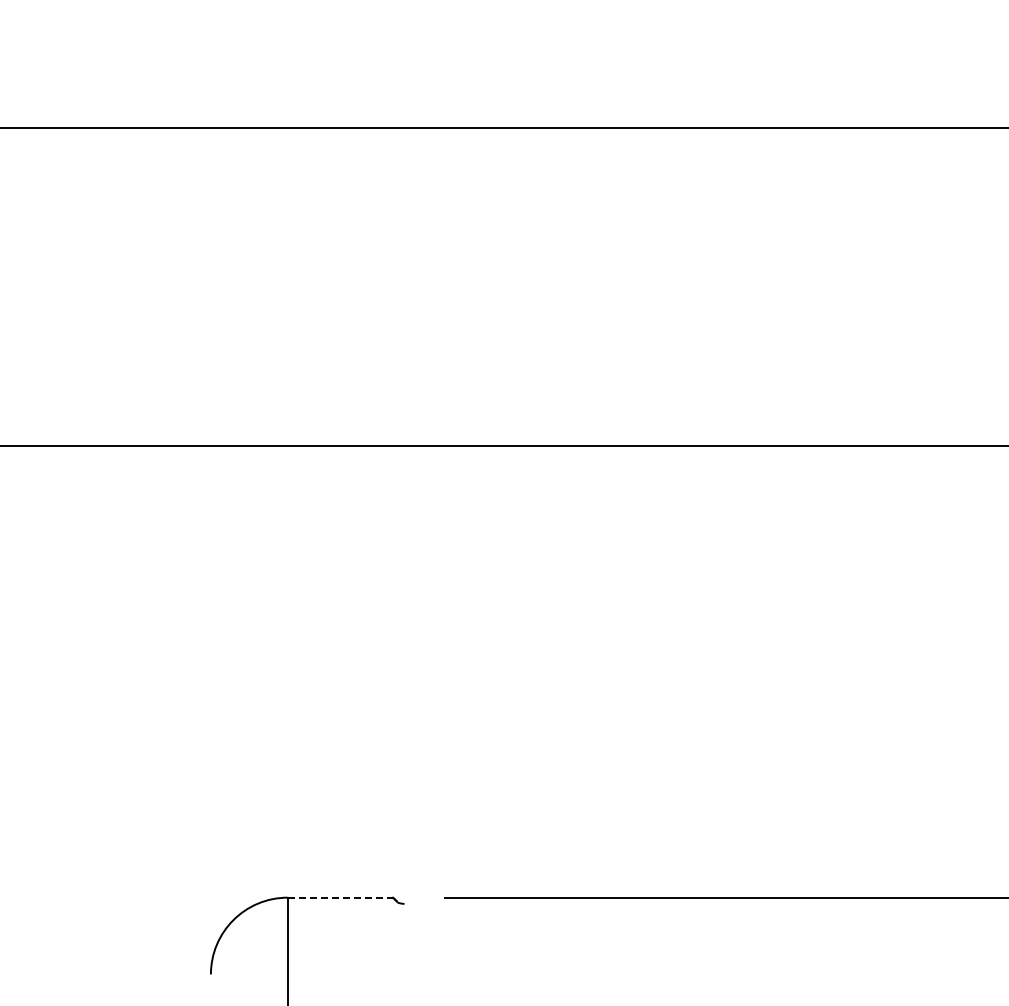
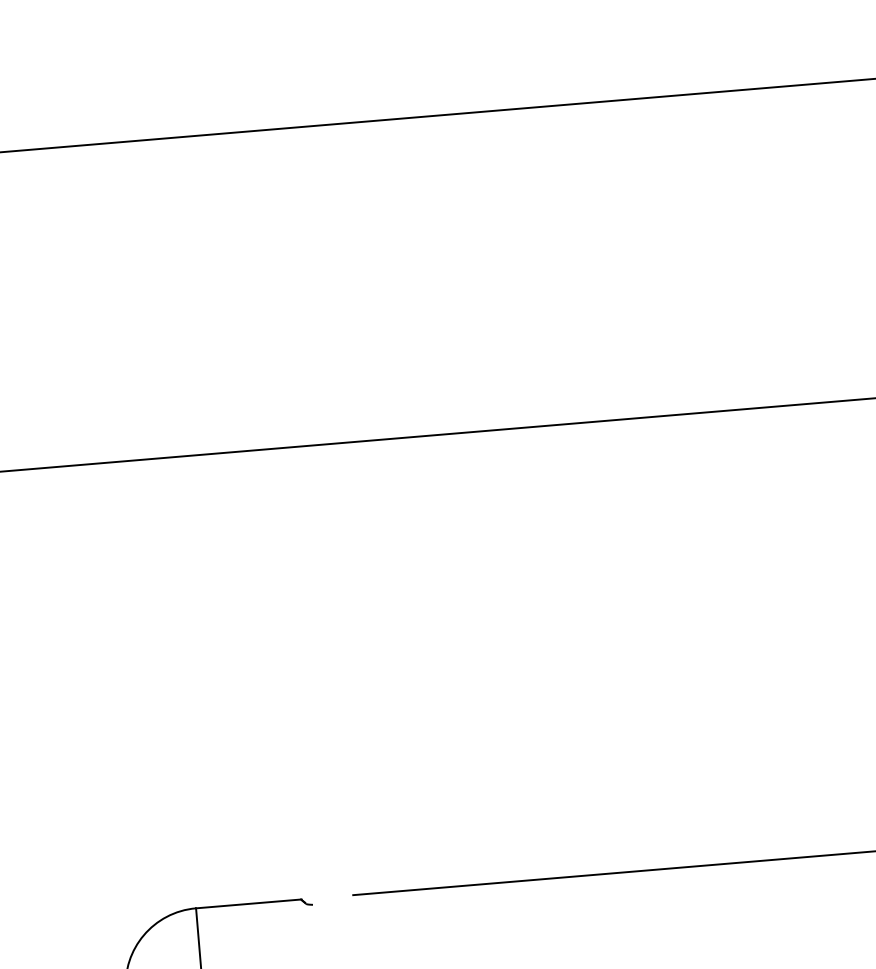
line: (340, 897) -> (248, 903), dashed -> solid

